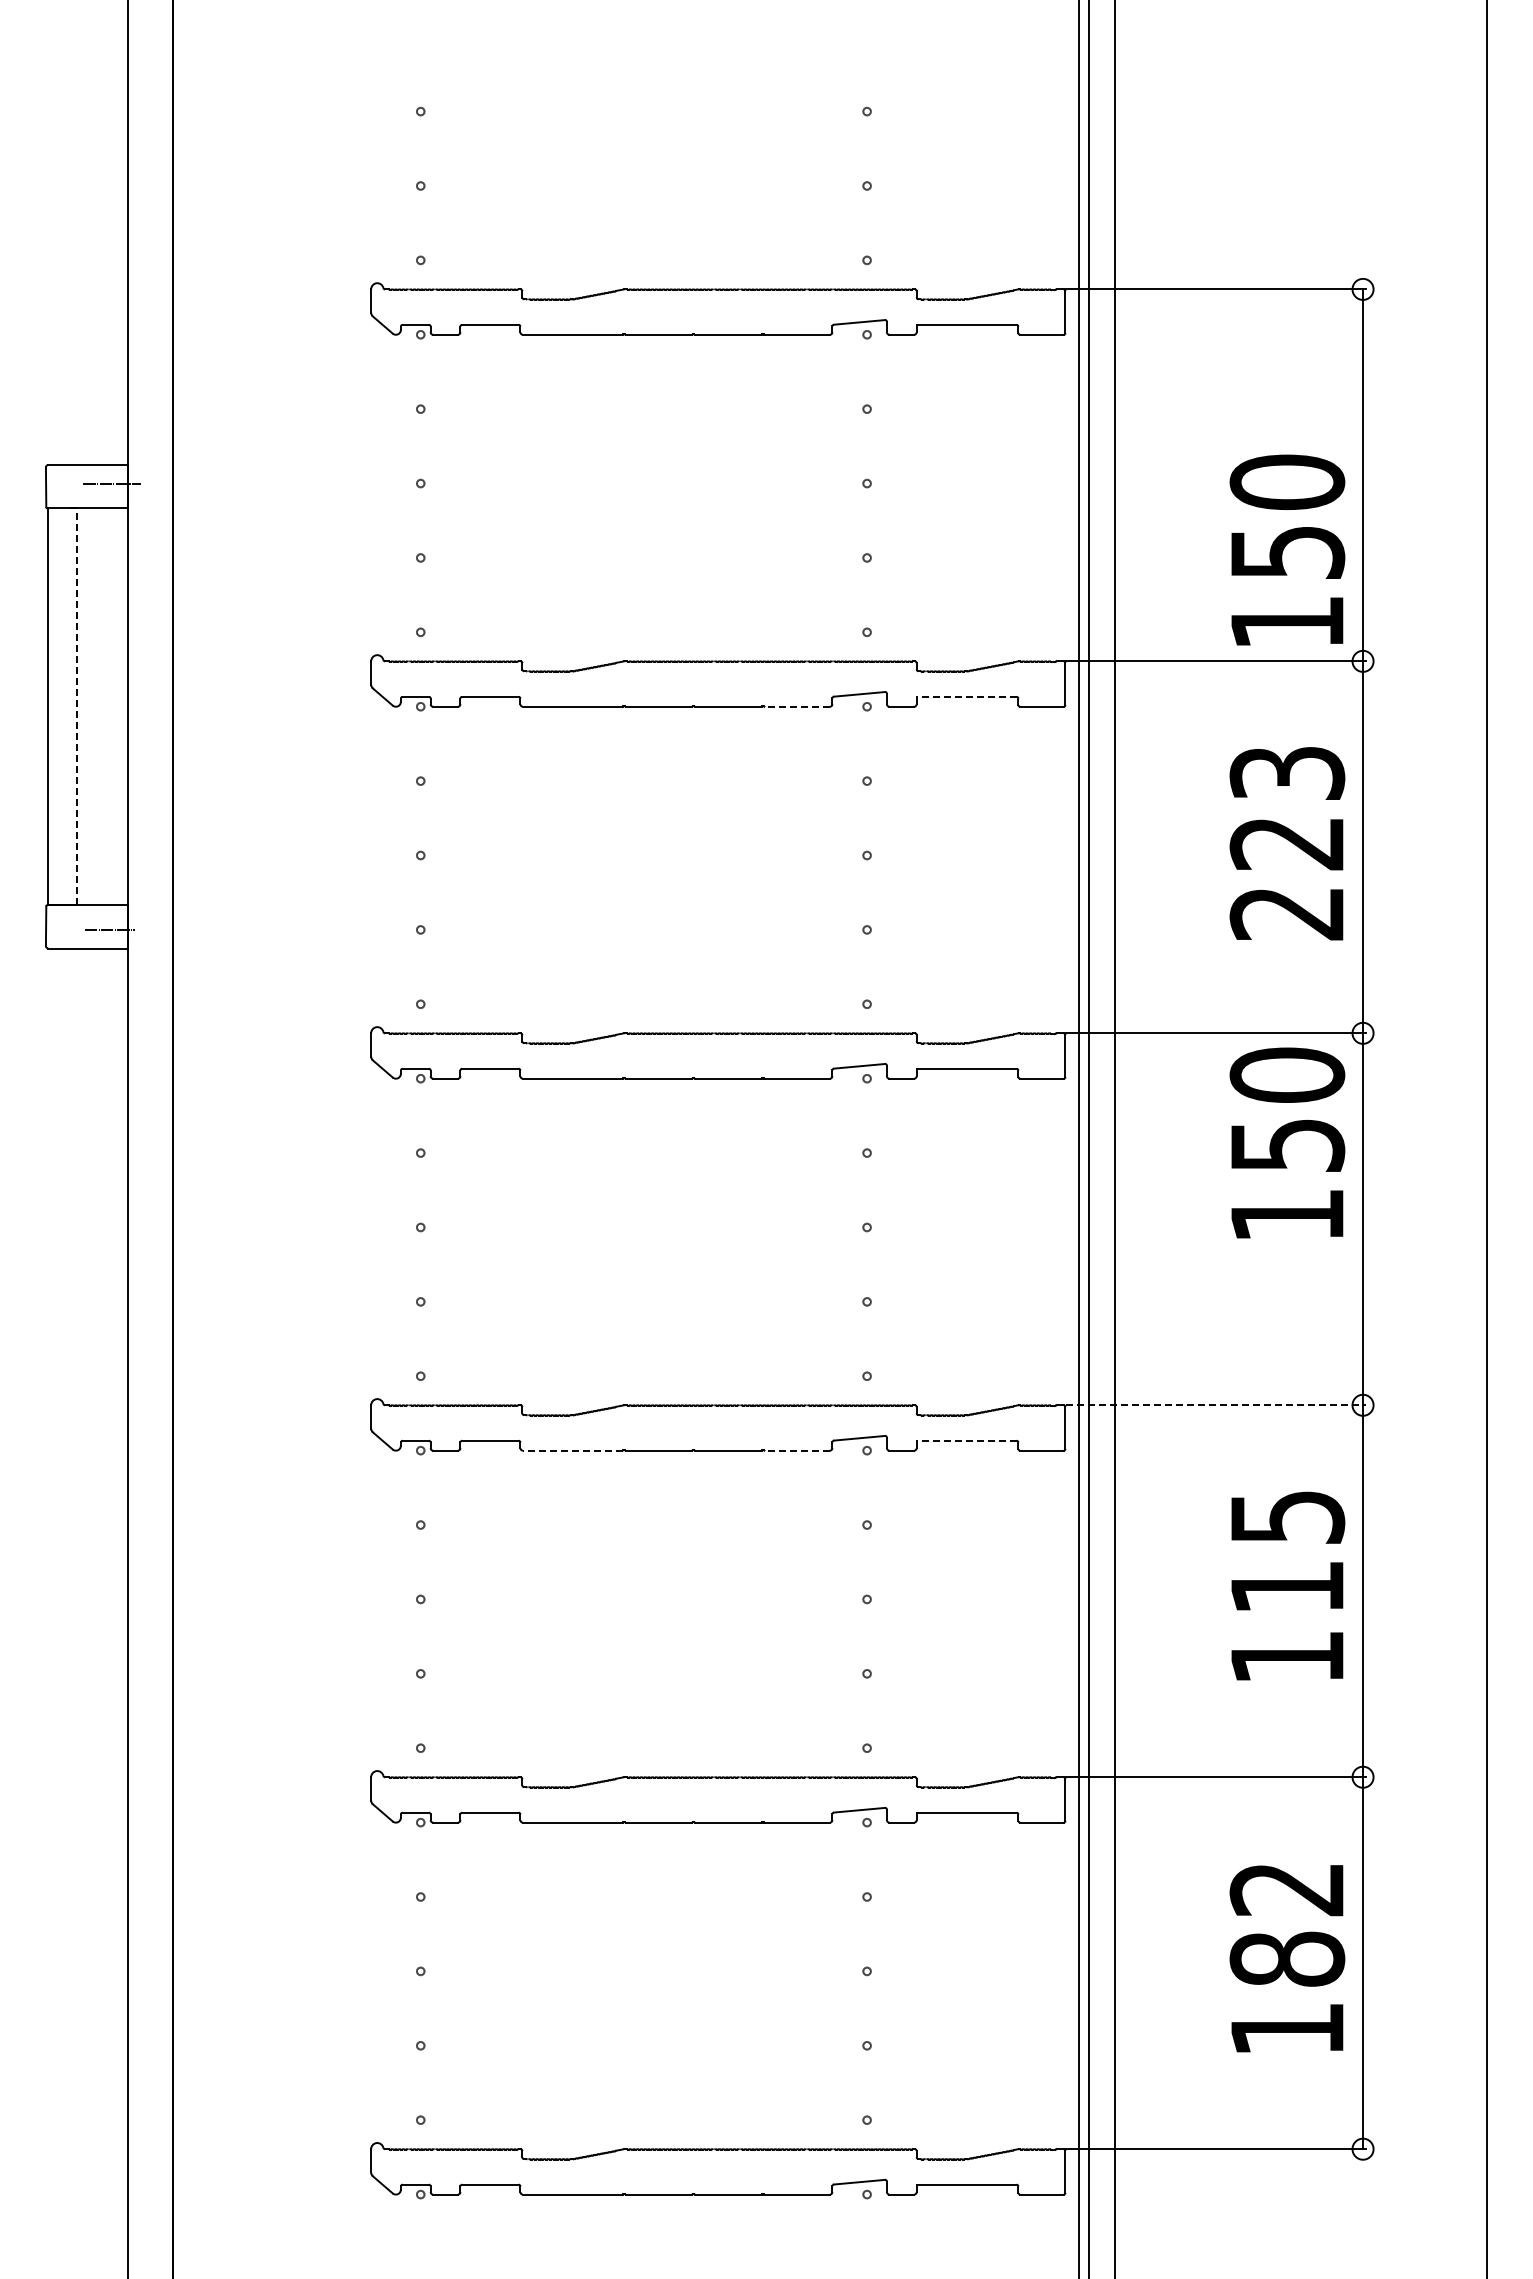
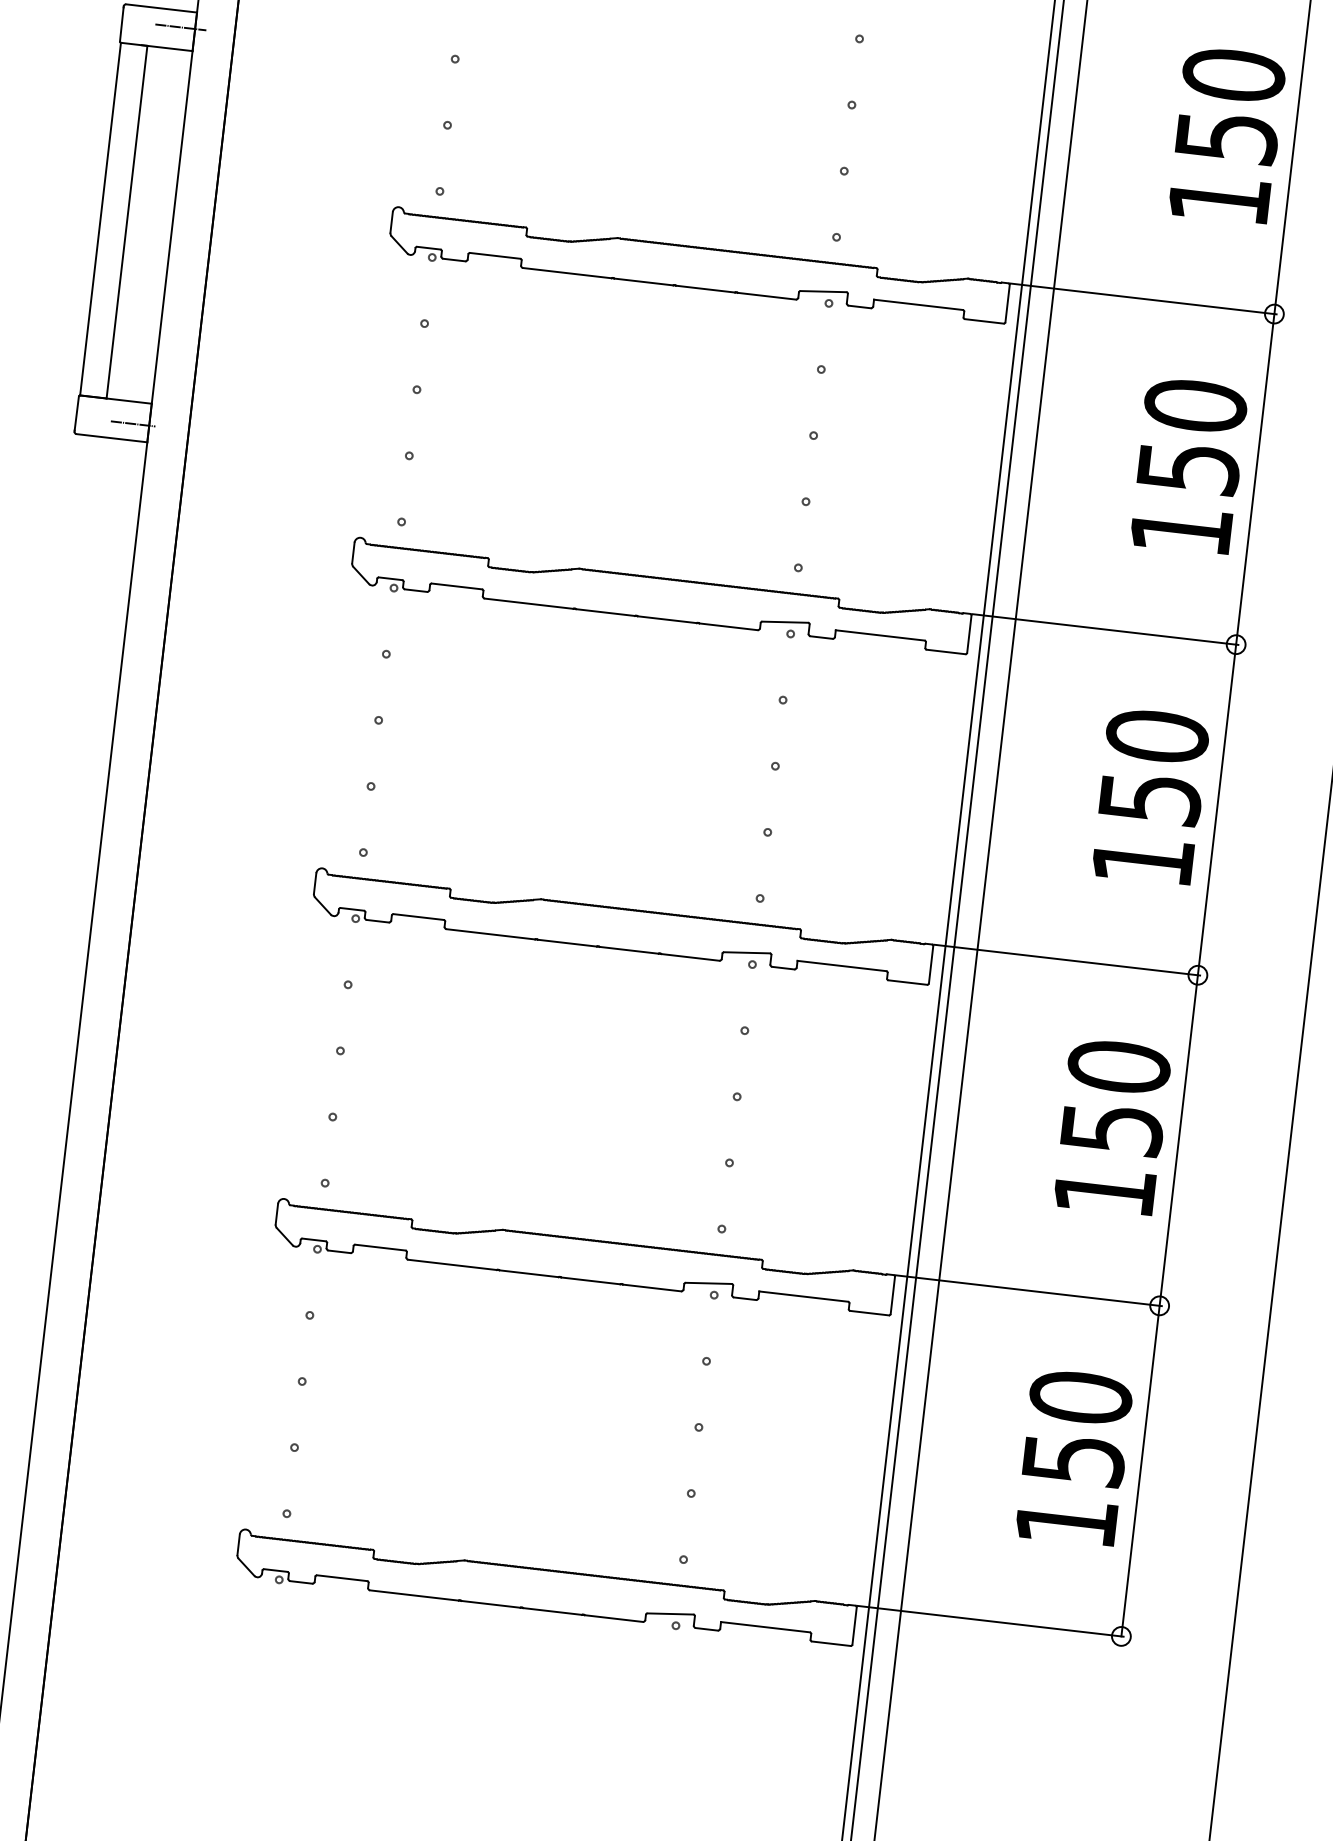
text: (1287, 549) -> (1227, 134), moved
line: (966, 696) -> (918, 304), dashed -> solid
line: (77, 706) -> (127, 222), dashed -> solid
line: (797, 706) -> (767, 296), dashed -> solid
text: (1287, 842) -> (1188, 467), 223 -> 150
text: (1287, 1142) -> (1150, 796), moved
line: (1215, 1405) -> (1066, 960), dashed -> solid
line: (966, 1440) -> (841, 965), dashed -> solid
line: (572, 1450) -> (490, 934), dashed -> solid
line: (797, 1450) -> (690, 957), dashed -> solid
text: (1287, 1551) -> (1115, 1097), 115 -> 150
text: (1287, 1923) -> (1077, 1428), 182 -> 150

